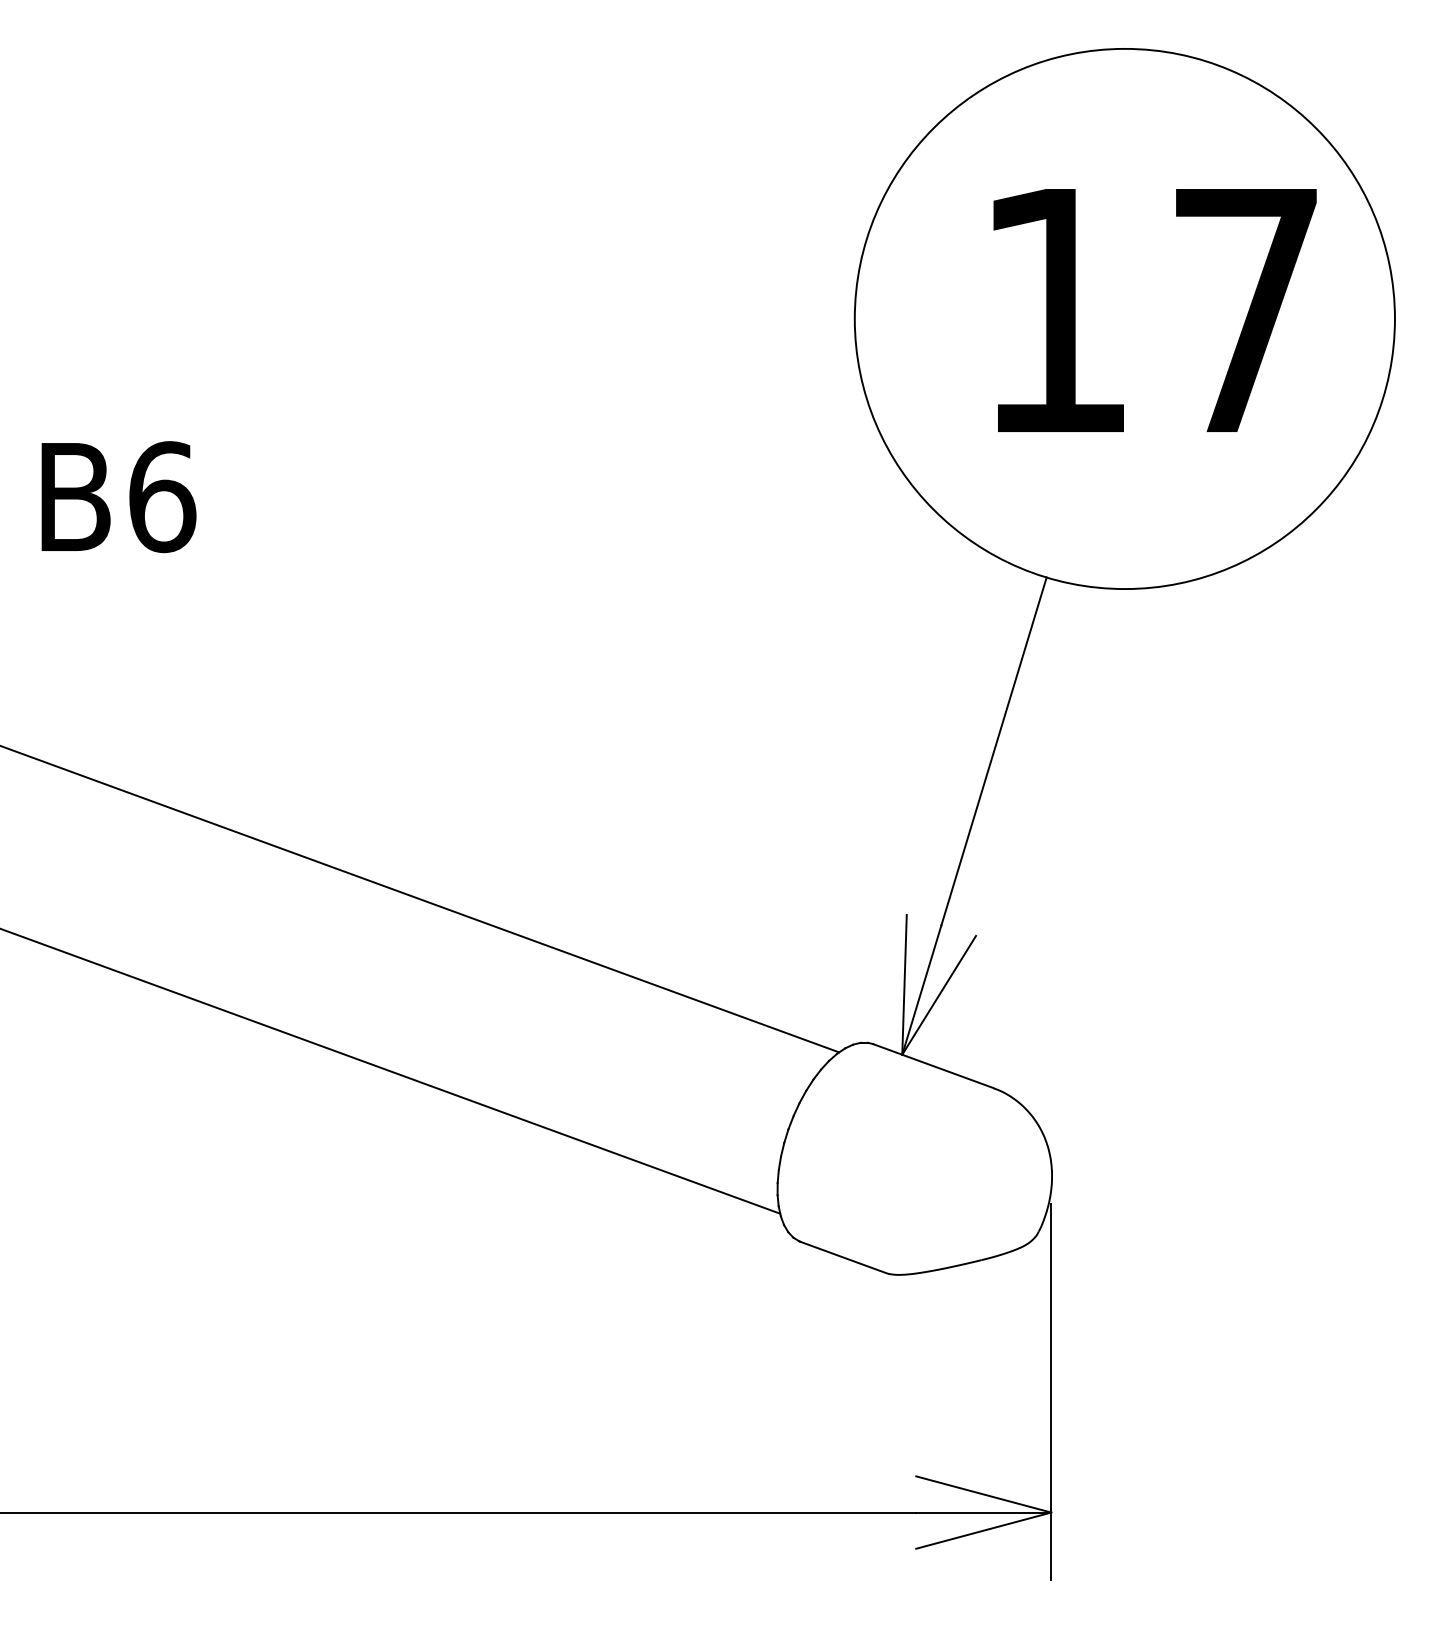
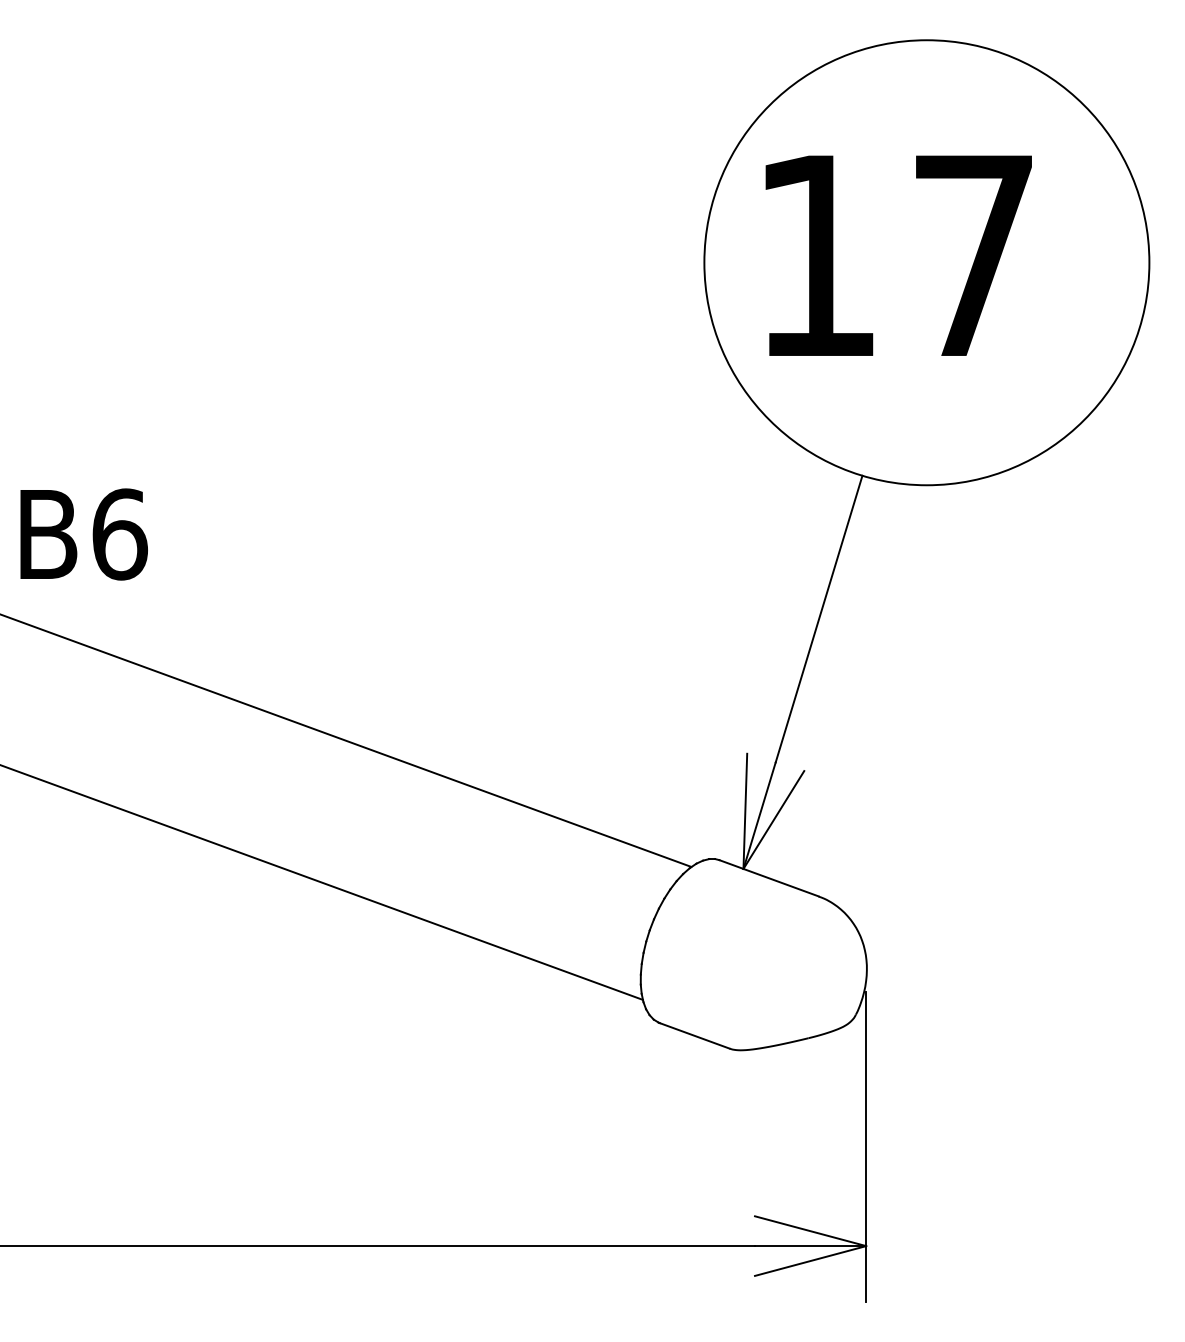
text: (1154, 310) -> (898, 255), moved
text: (118, 497) -> (83, 534), moved

